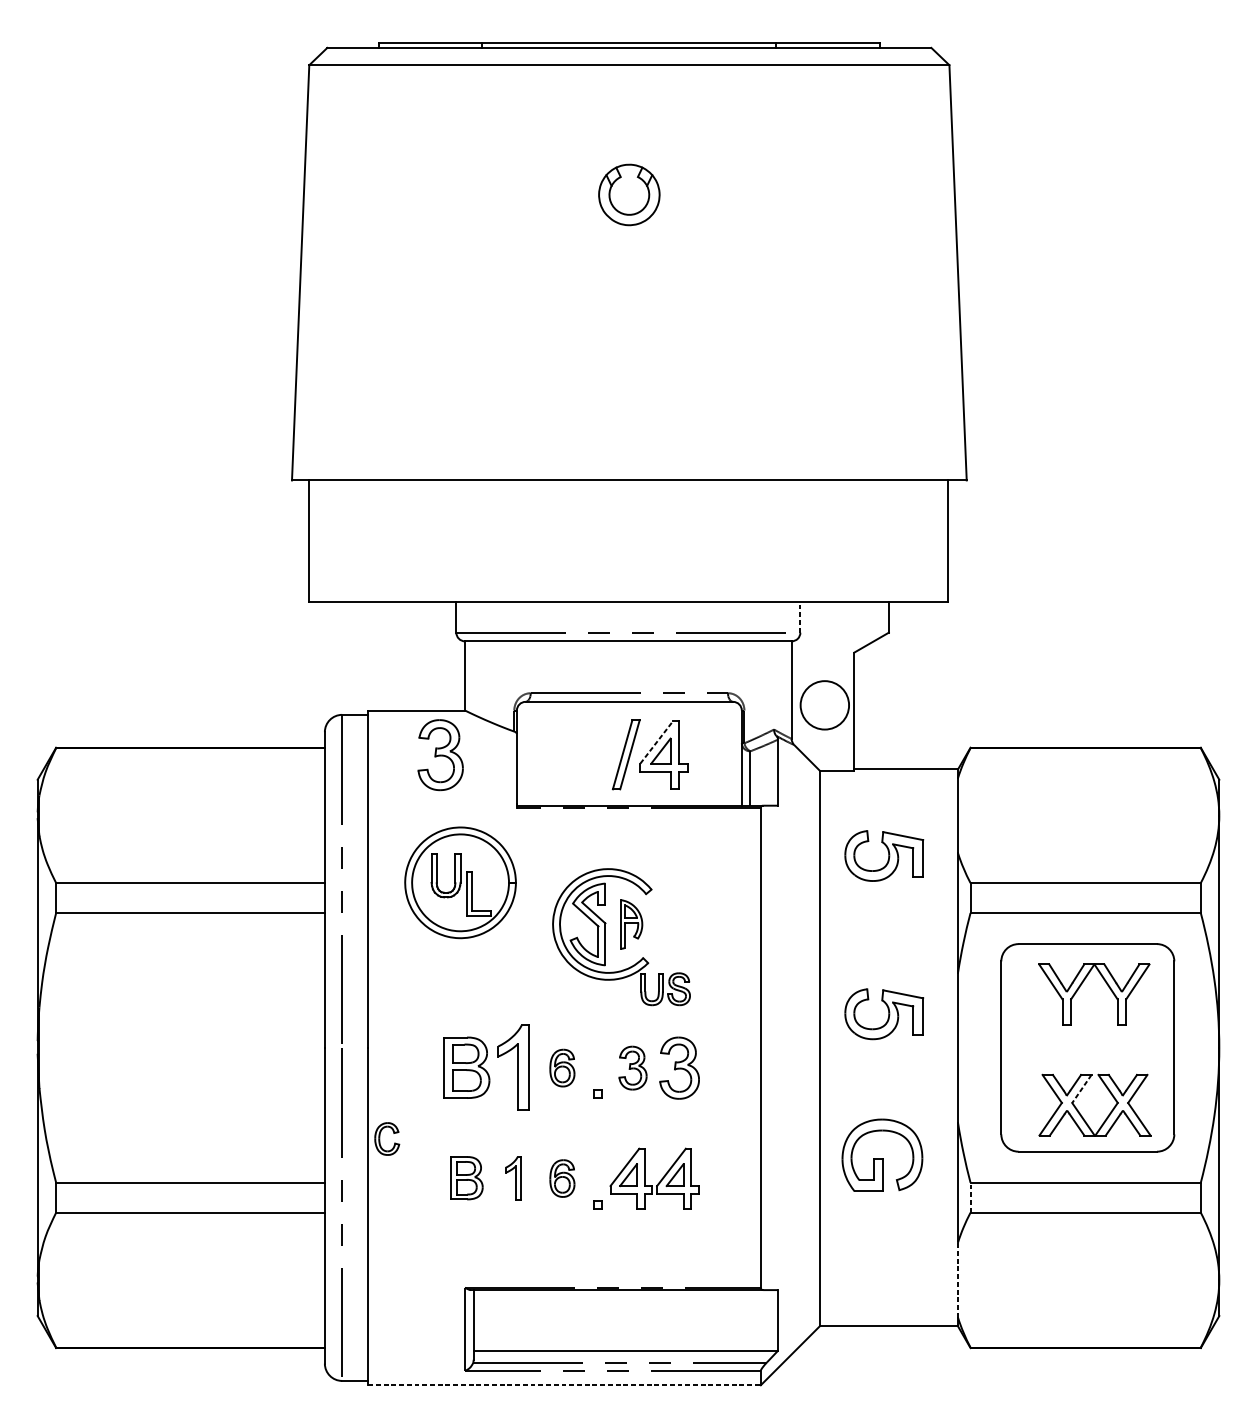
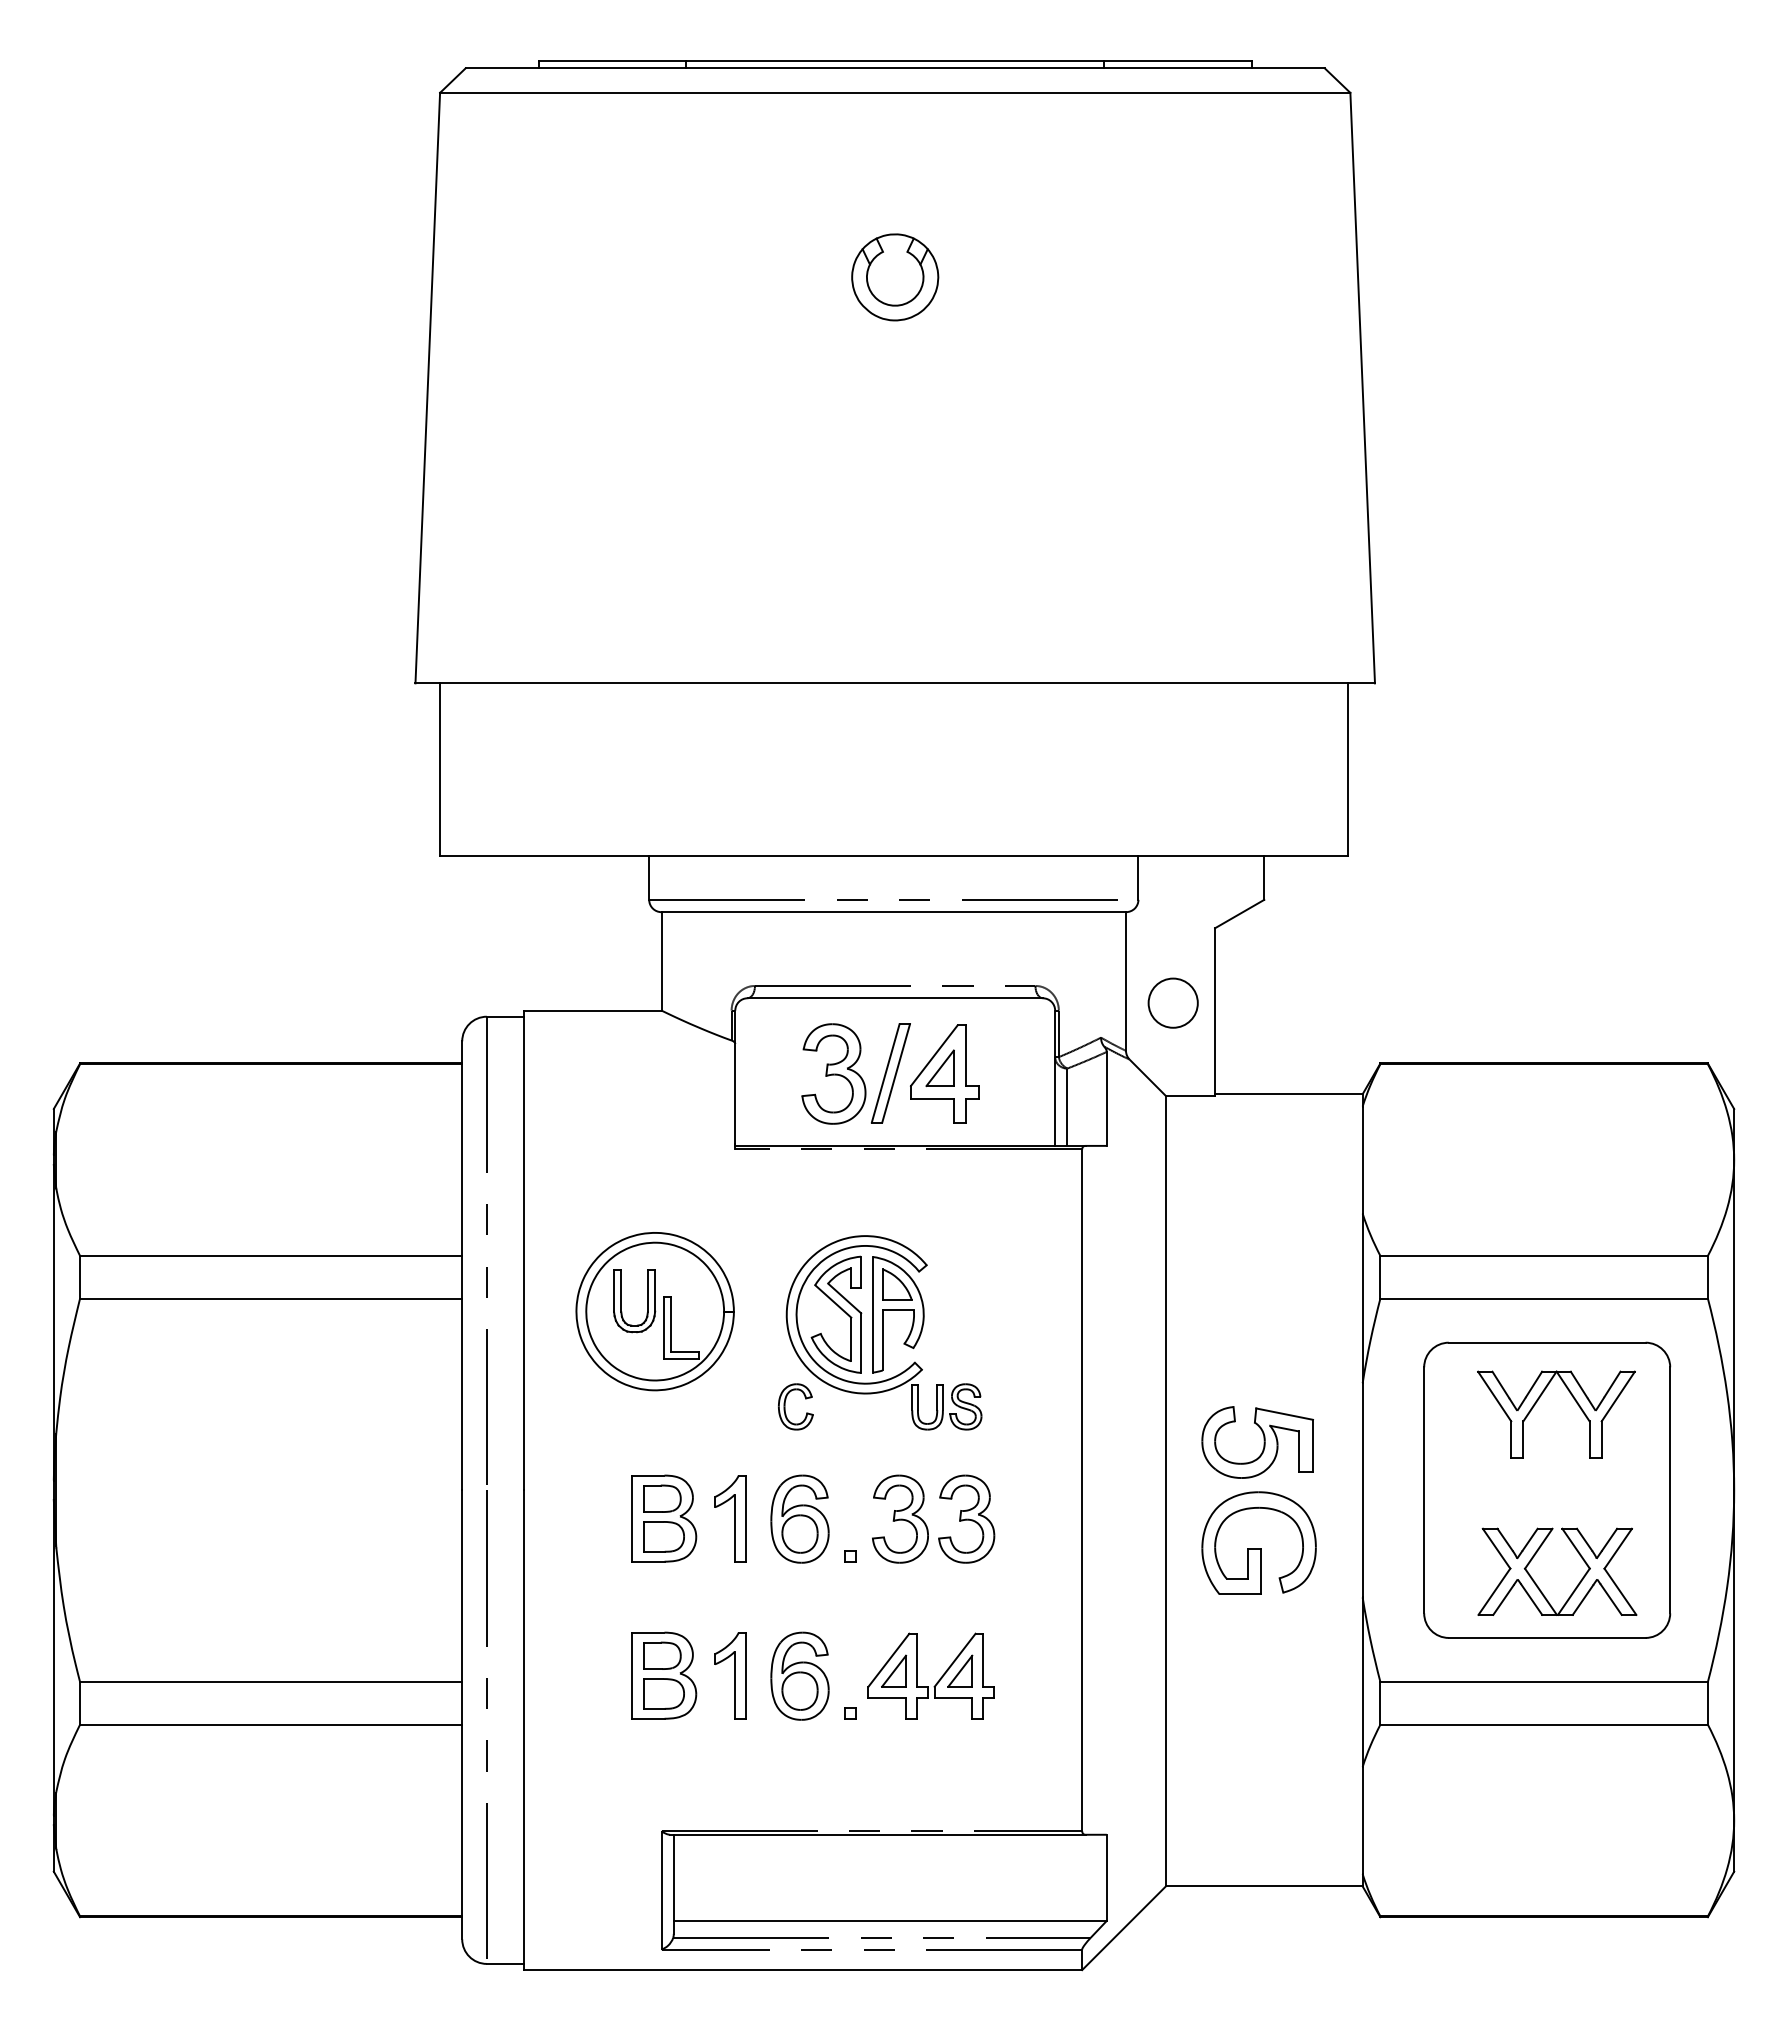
line: (800, 616) -> (1138, 877), dashed -> solid
circle: (824, 704) -> (1172, 1002), size x0.71
line: (656, 742) -> (934, 1055), dashed -> solid
part: (440, 754) -> (833, 1073), moved
part: (884, 856) -> (1257, 1217), removed
part: (460, 882) -> (654, 1311), moved
part: (631, 924) -> (898, 1314), size x1.67
part: (513, 1067) -> (730, 1518), size x0.71
part: (562, 1067) -> (799, 1518), size x1.67
part: (633, 1067) -> (900, 1518), size x1.43
line: (1081, 1089) -> (1538, 1549), dashed -> solid
part: (379, 1138) -> (785, 1406), moved
part: (882, 1154) -> (1258, 1542), moved
part: (467, 1178) -> (664, 1675), size x1.43
part: (513, 1178) -> (730, 1675), size x1.43
part: (562, 1178) -> (799, 1675), size x1.67
line: (970, 1197) -> (1380, 1702), dashed -> solid
line: (957, 1280) -> (1362, 1820), dashed -> solid
line: (564, 1385) -> (803, 1970), dashed -> solid

